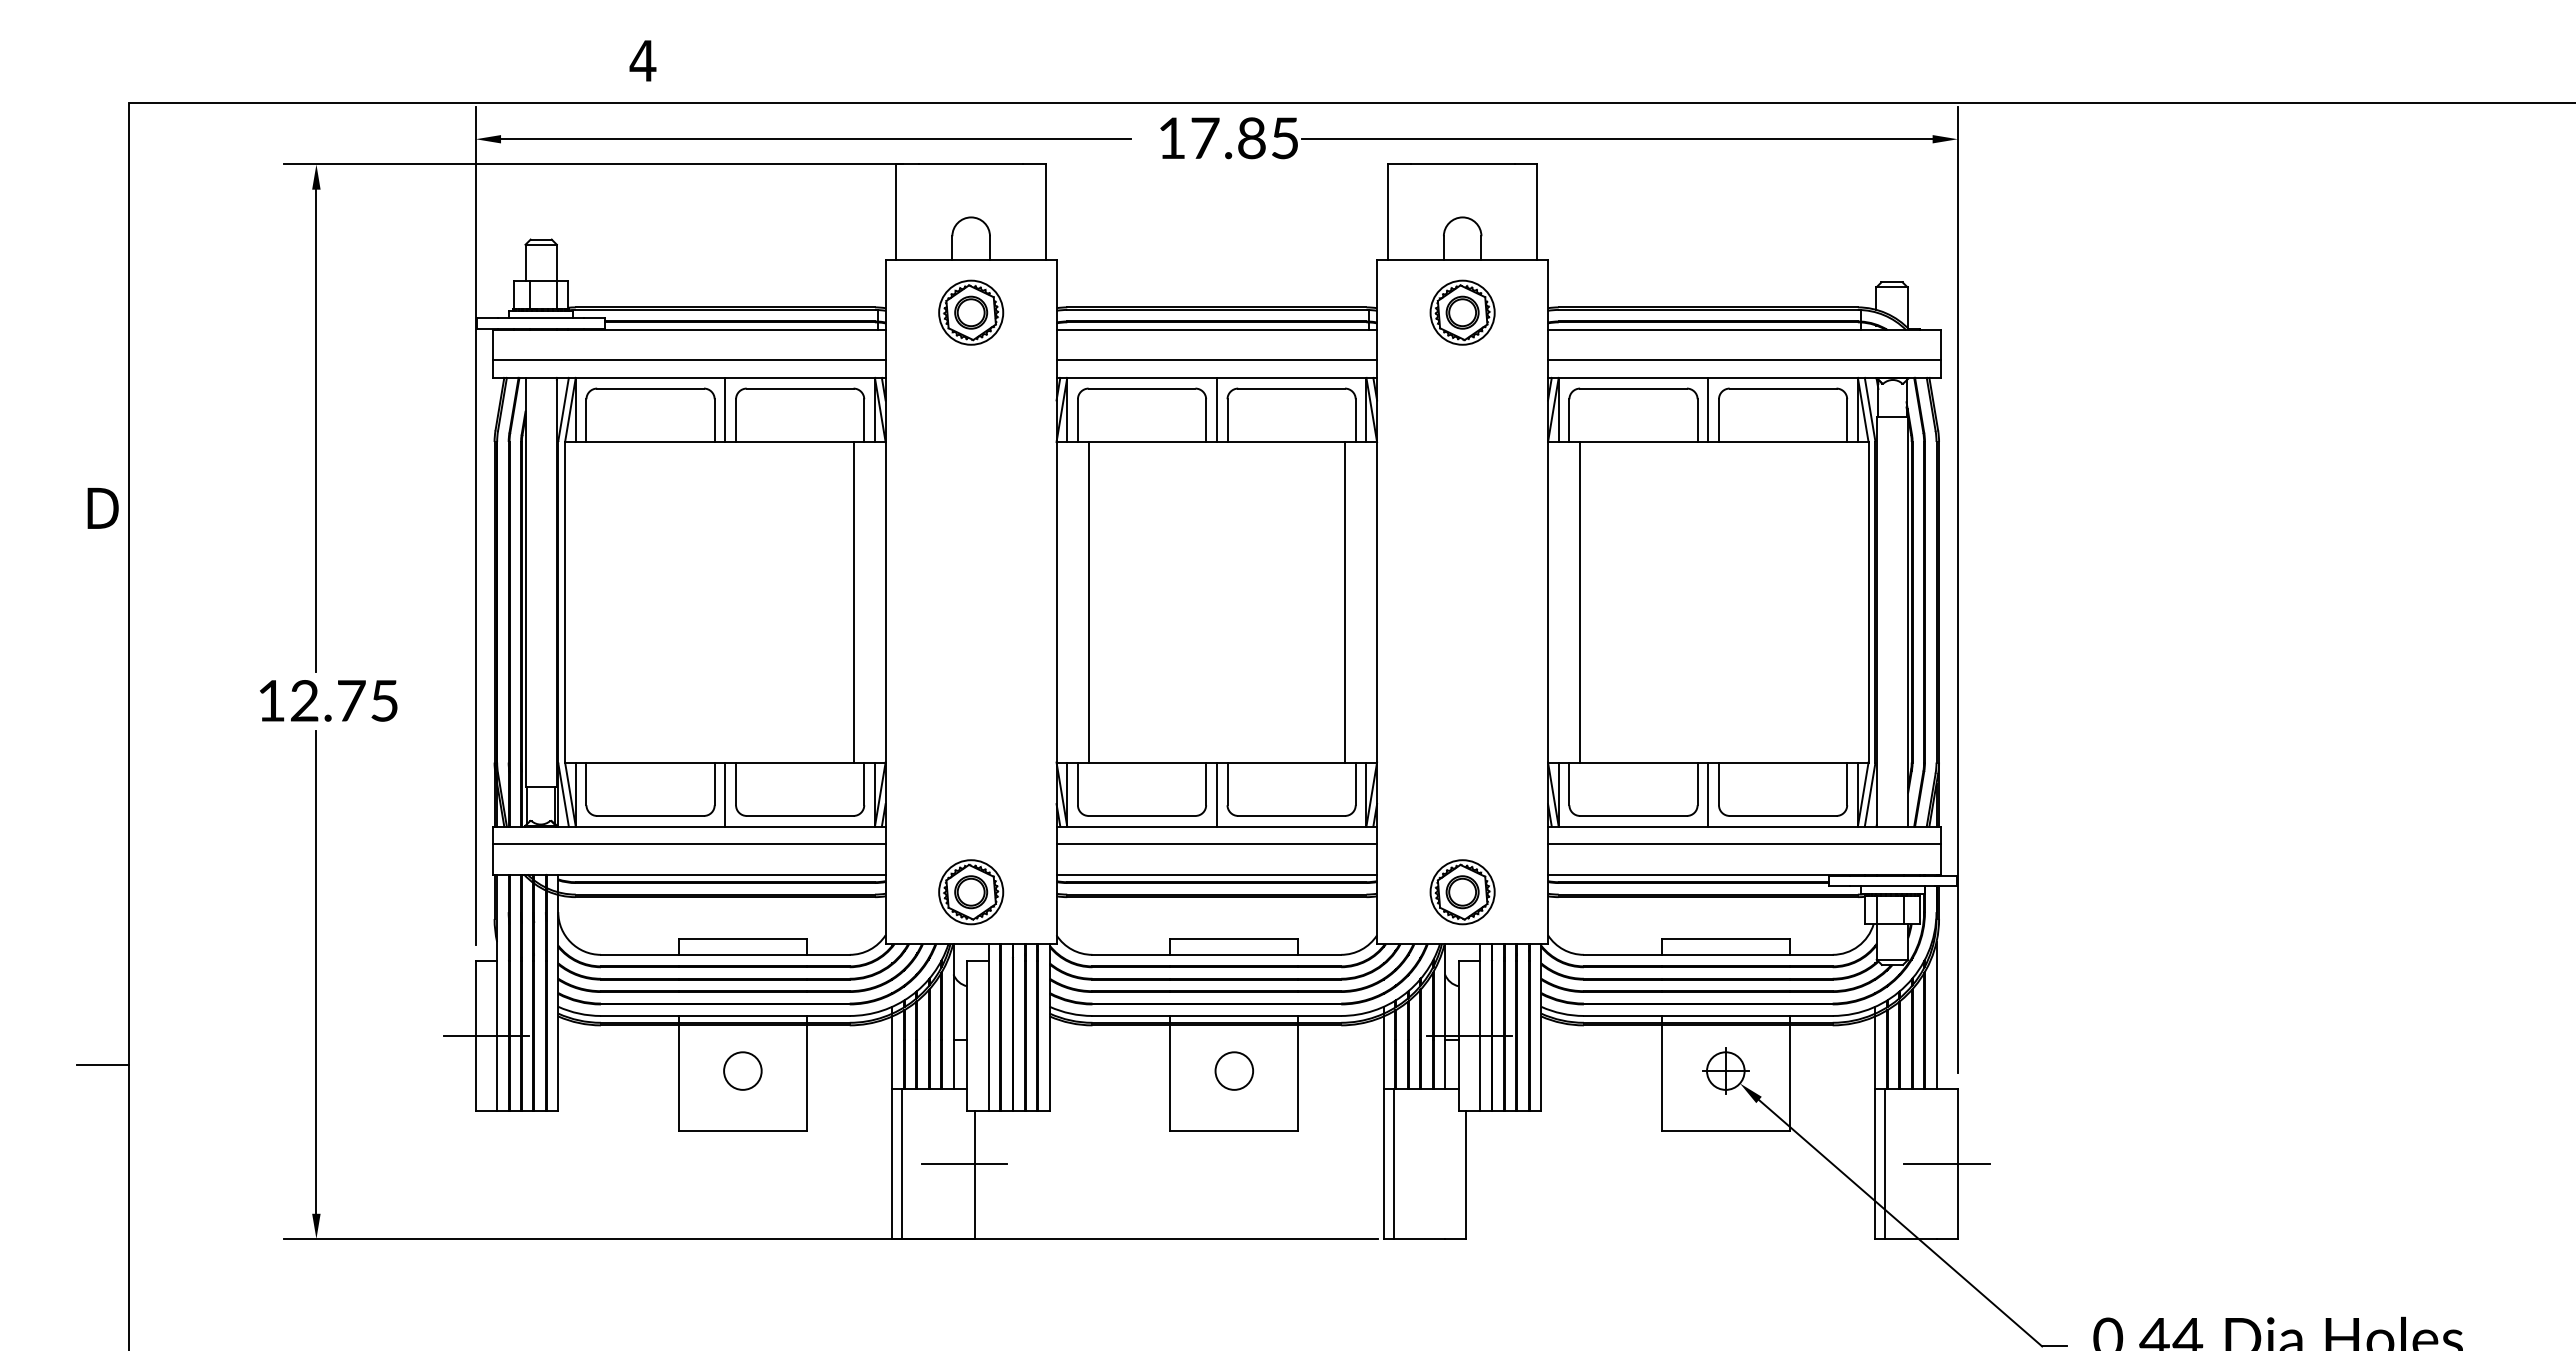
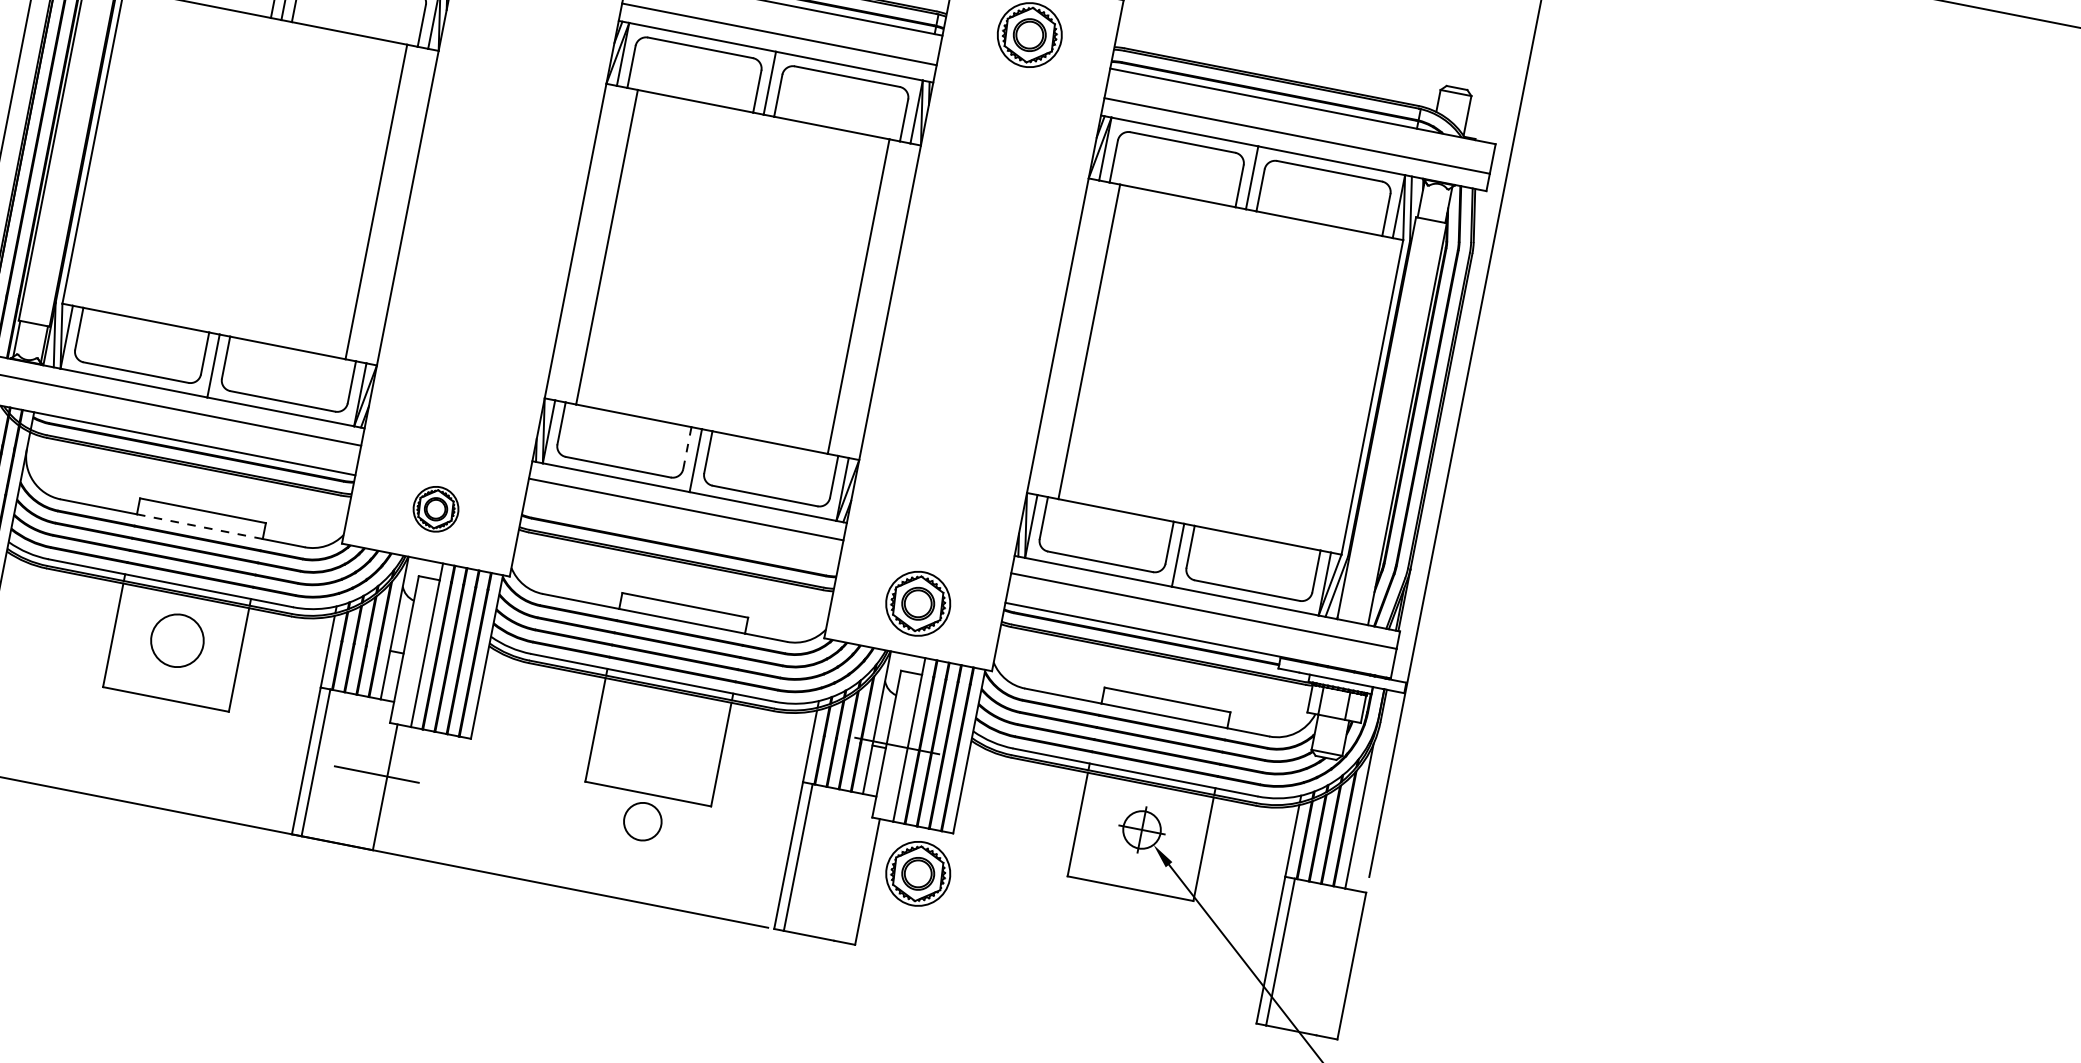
line: (1206, 784) -> (687, 448), solid -> dashed
line: (1216, 874) -> (680, 539), removed
part: (971, 892) -> (436, 509), size x0.7
line: (742, 954) -> (199, 526), solid -> dashed
circle: (742, 1070) -> (177, 640), size x1.4
circle: (1233, 1070) -> (642, 820), moved
part: (1514, 1157) -> (918, 874), added
line: (1946, 1164) -> (1340, 964), removed

